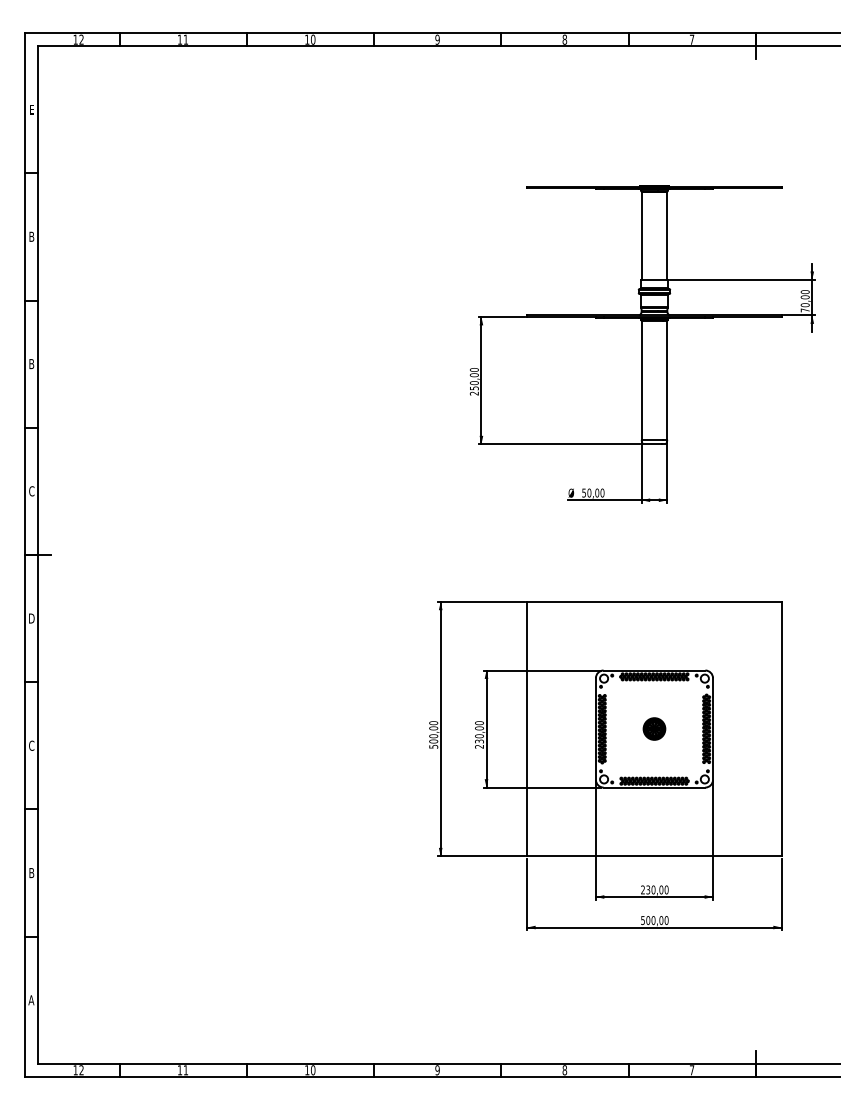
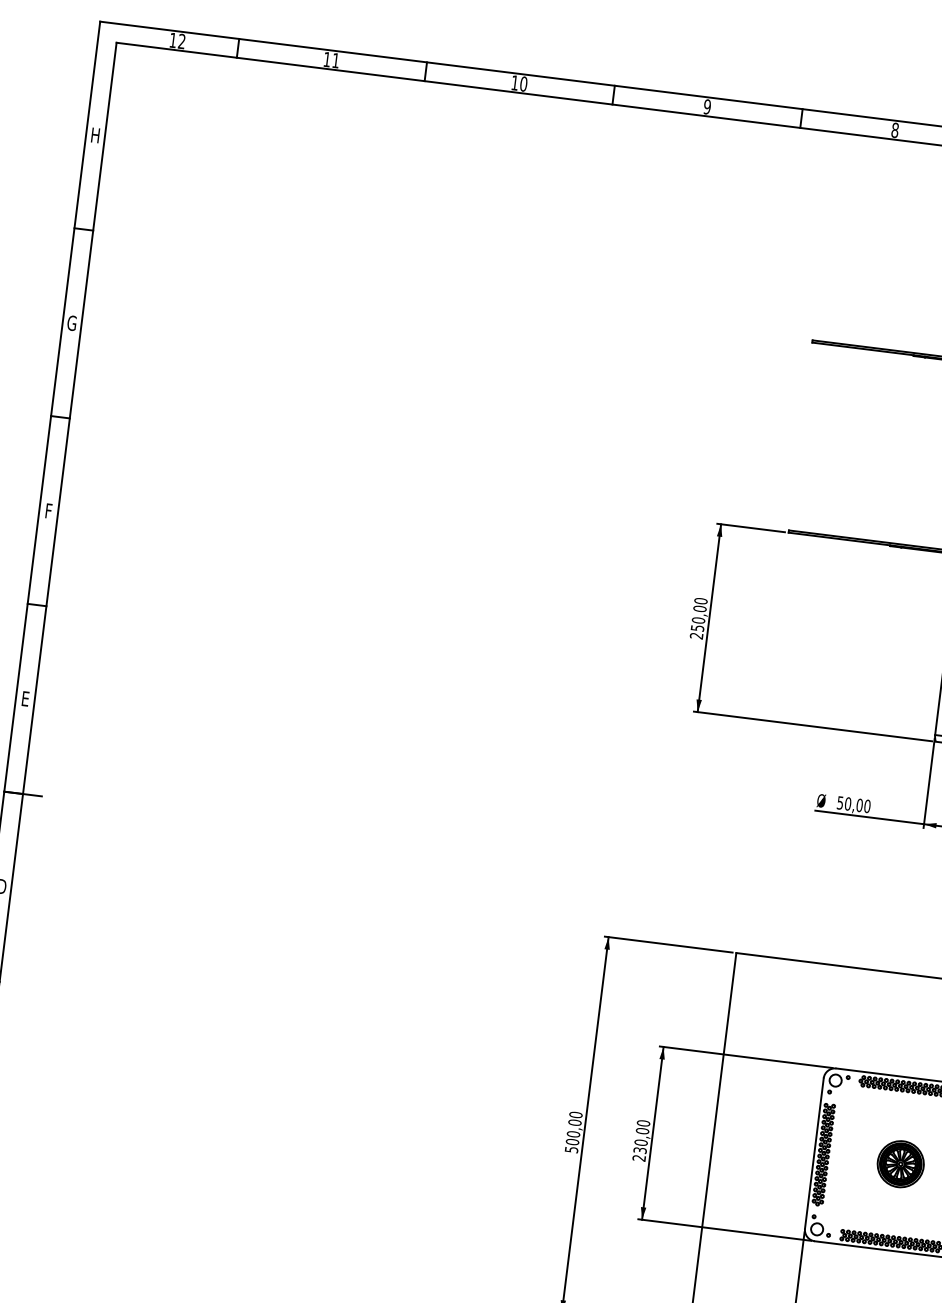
text: (31, 109) -> (95, 135), E -> H
text: (31, 236) -> (71, 322), B -> G
text: (31, 364) -> (48, 511), B -> F
text: (31, 491) -> (24, 699), C -> E
part: (654, 728) -> (900, 1163), size x1.43

